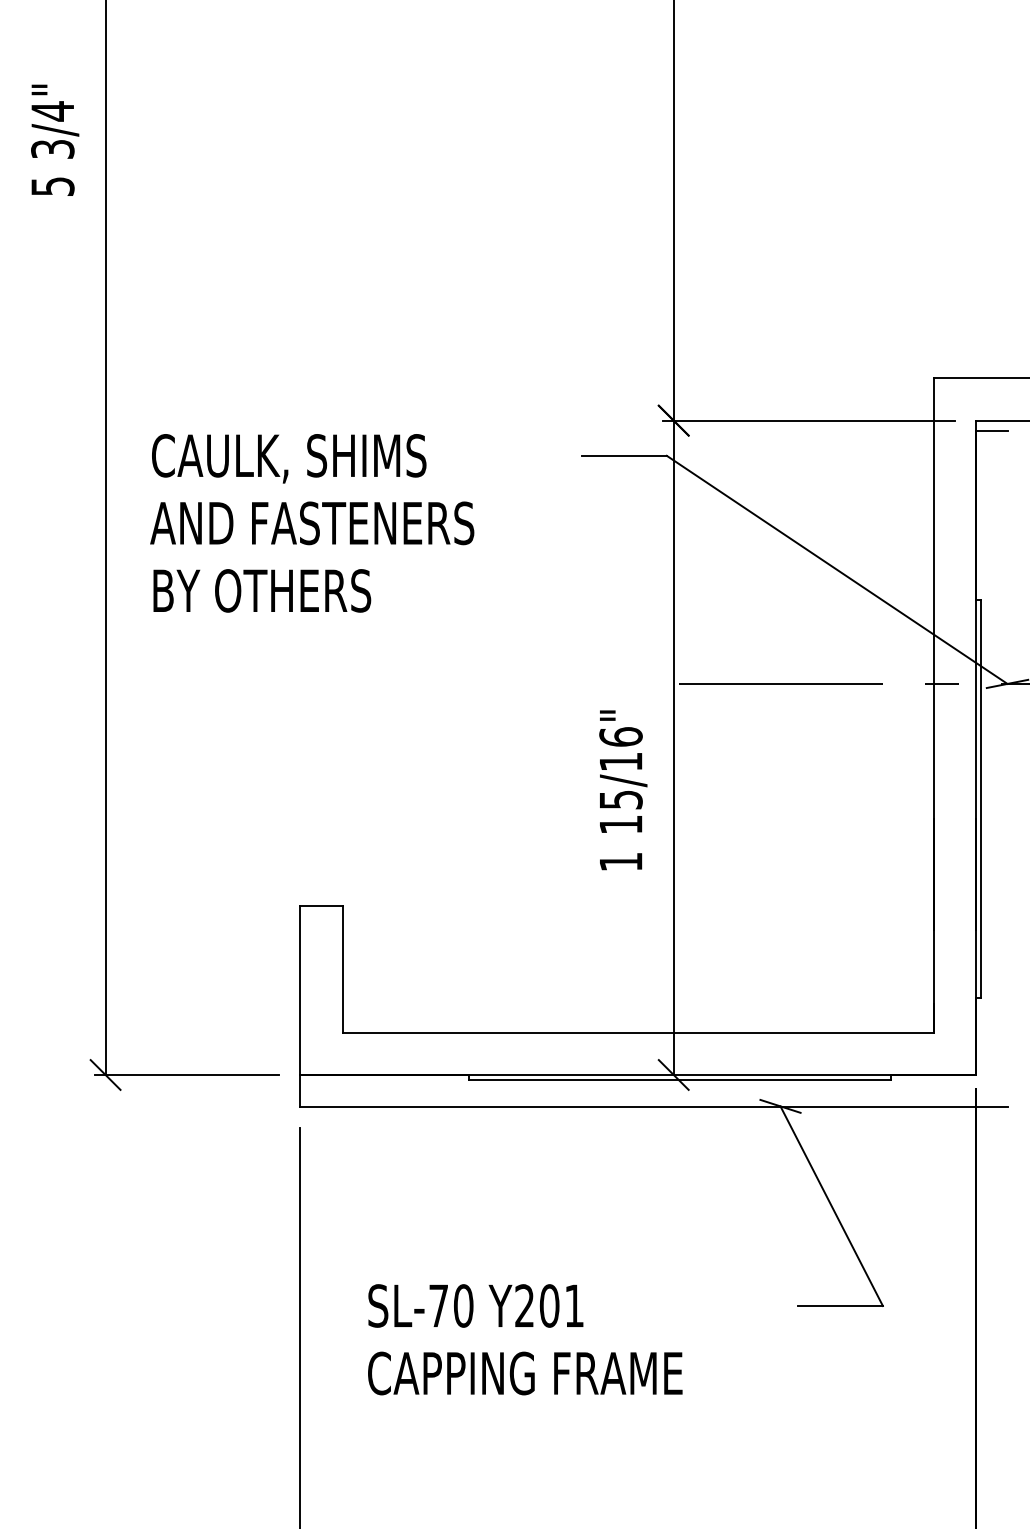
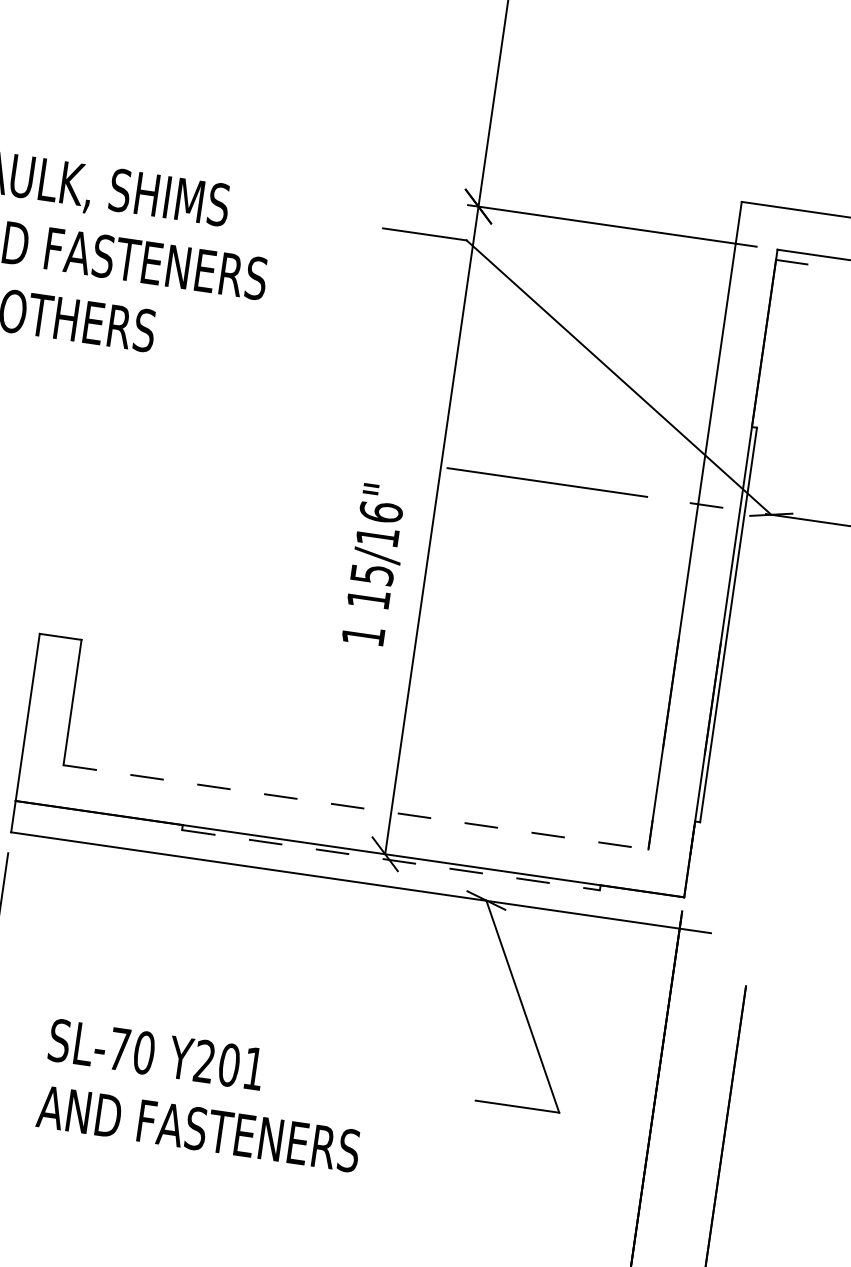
line: (638, 1032) -> (356, 807), solid -> dashed
line: (680, 1080) -> (391, 860), solid -> dashed
text: (528, 1373) -> (198, 1128), CAPPING FRAME -> AND FASTENERS

